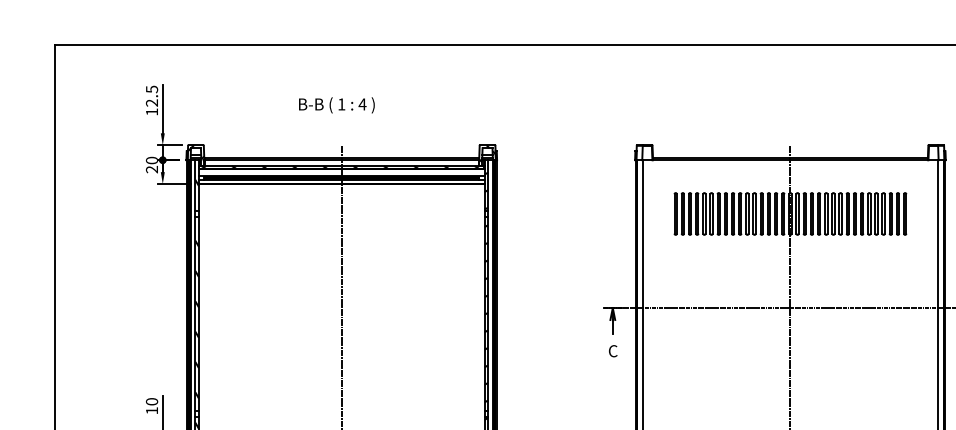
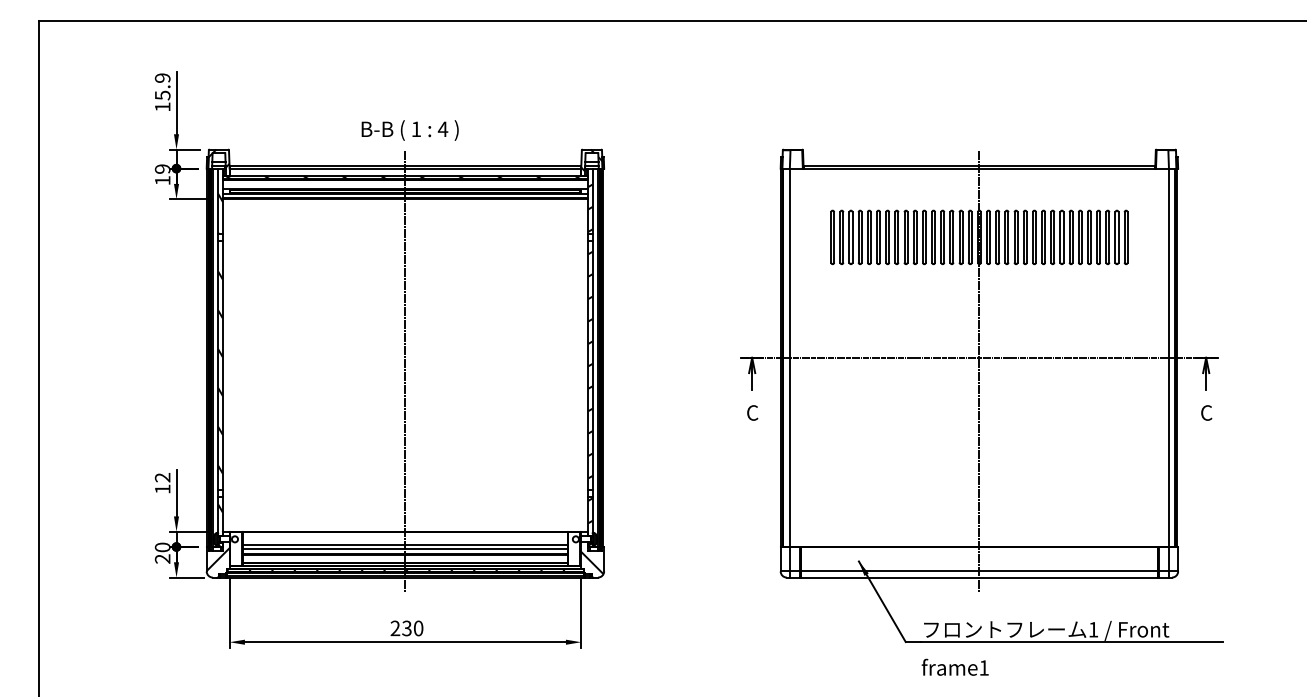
text: (151, 95) -> (162, 86), 12.5 -> 15.9
text: (336, 105) -> (409, 130), moved
text: (151, 164) -> (162, 174), 20 -> 19
text: (151, 401) -> (162, 477), 10 -> 12

